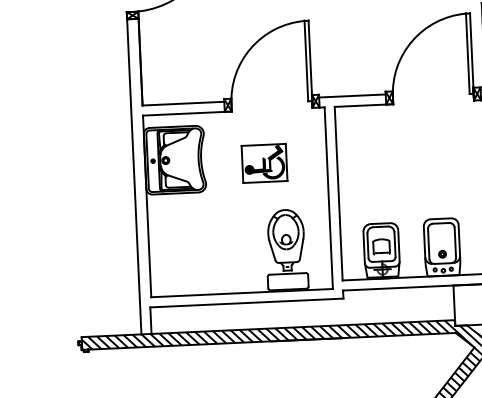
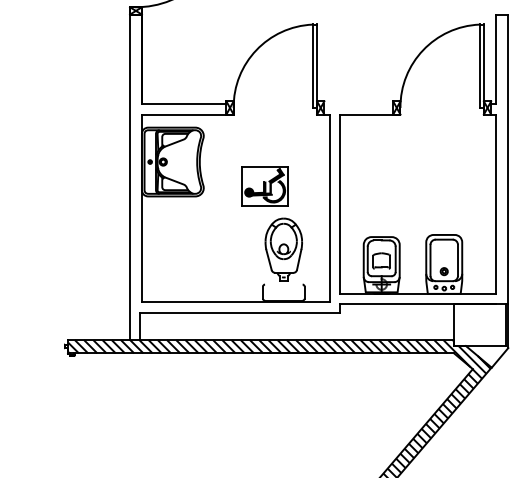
line: (352, 96) -> (358, 104), removed
part: (264, 163) -> (264, 186), moved
line: (287, 273) -> (283, 284), removed

